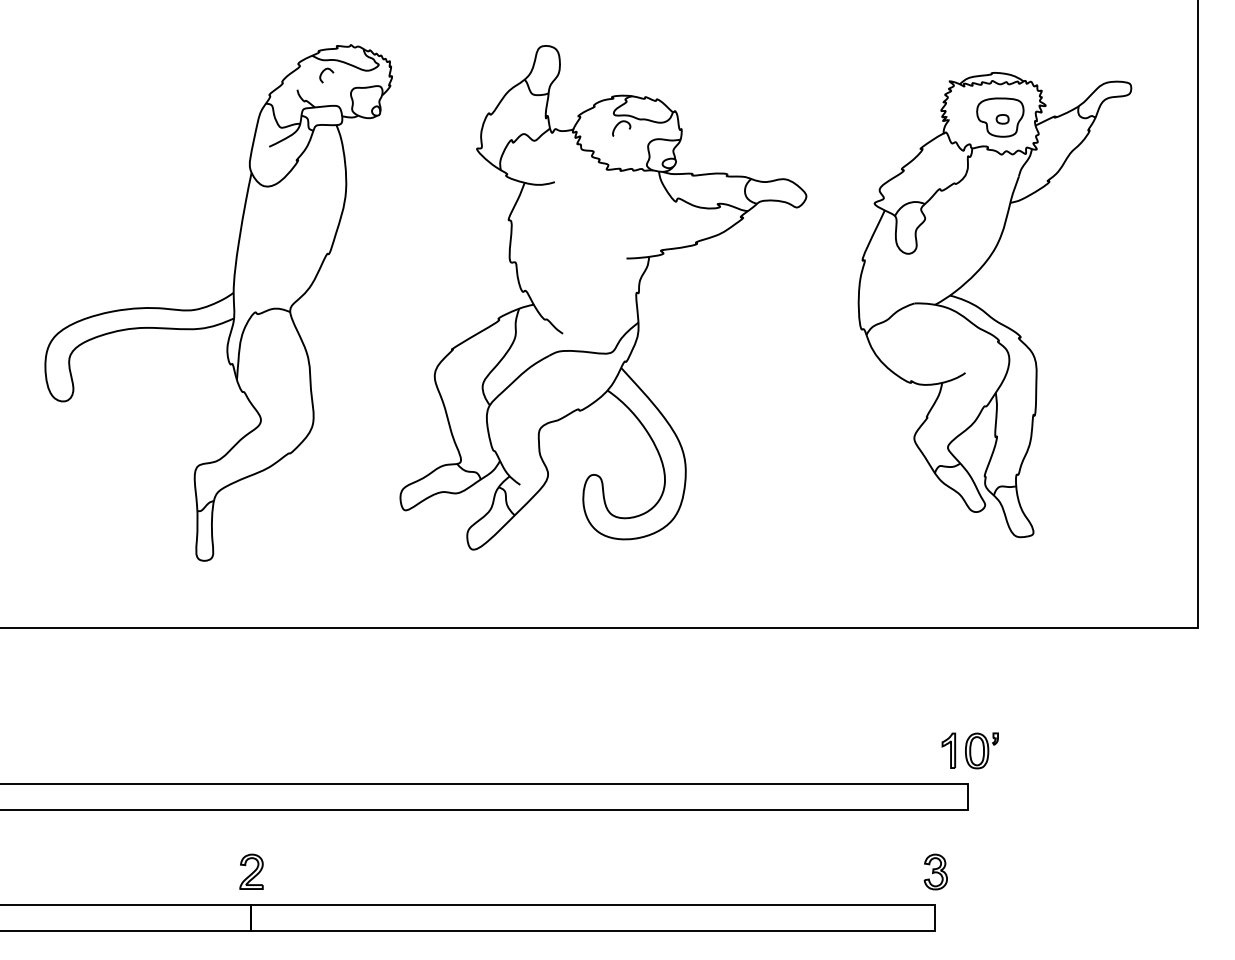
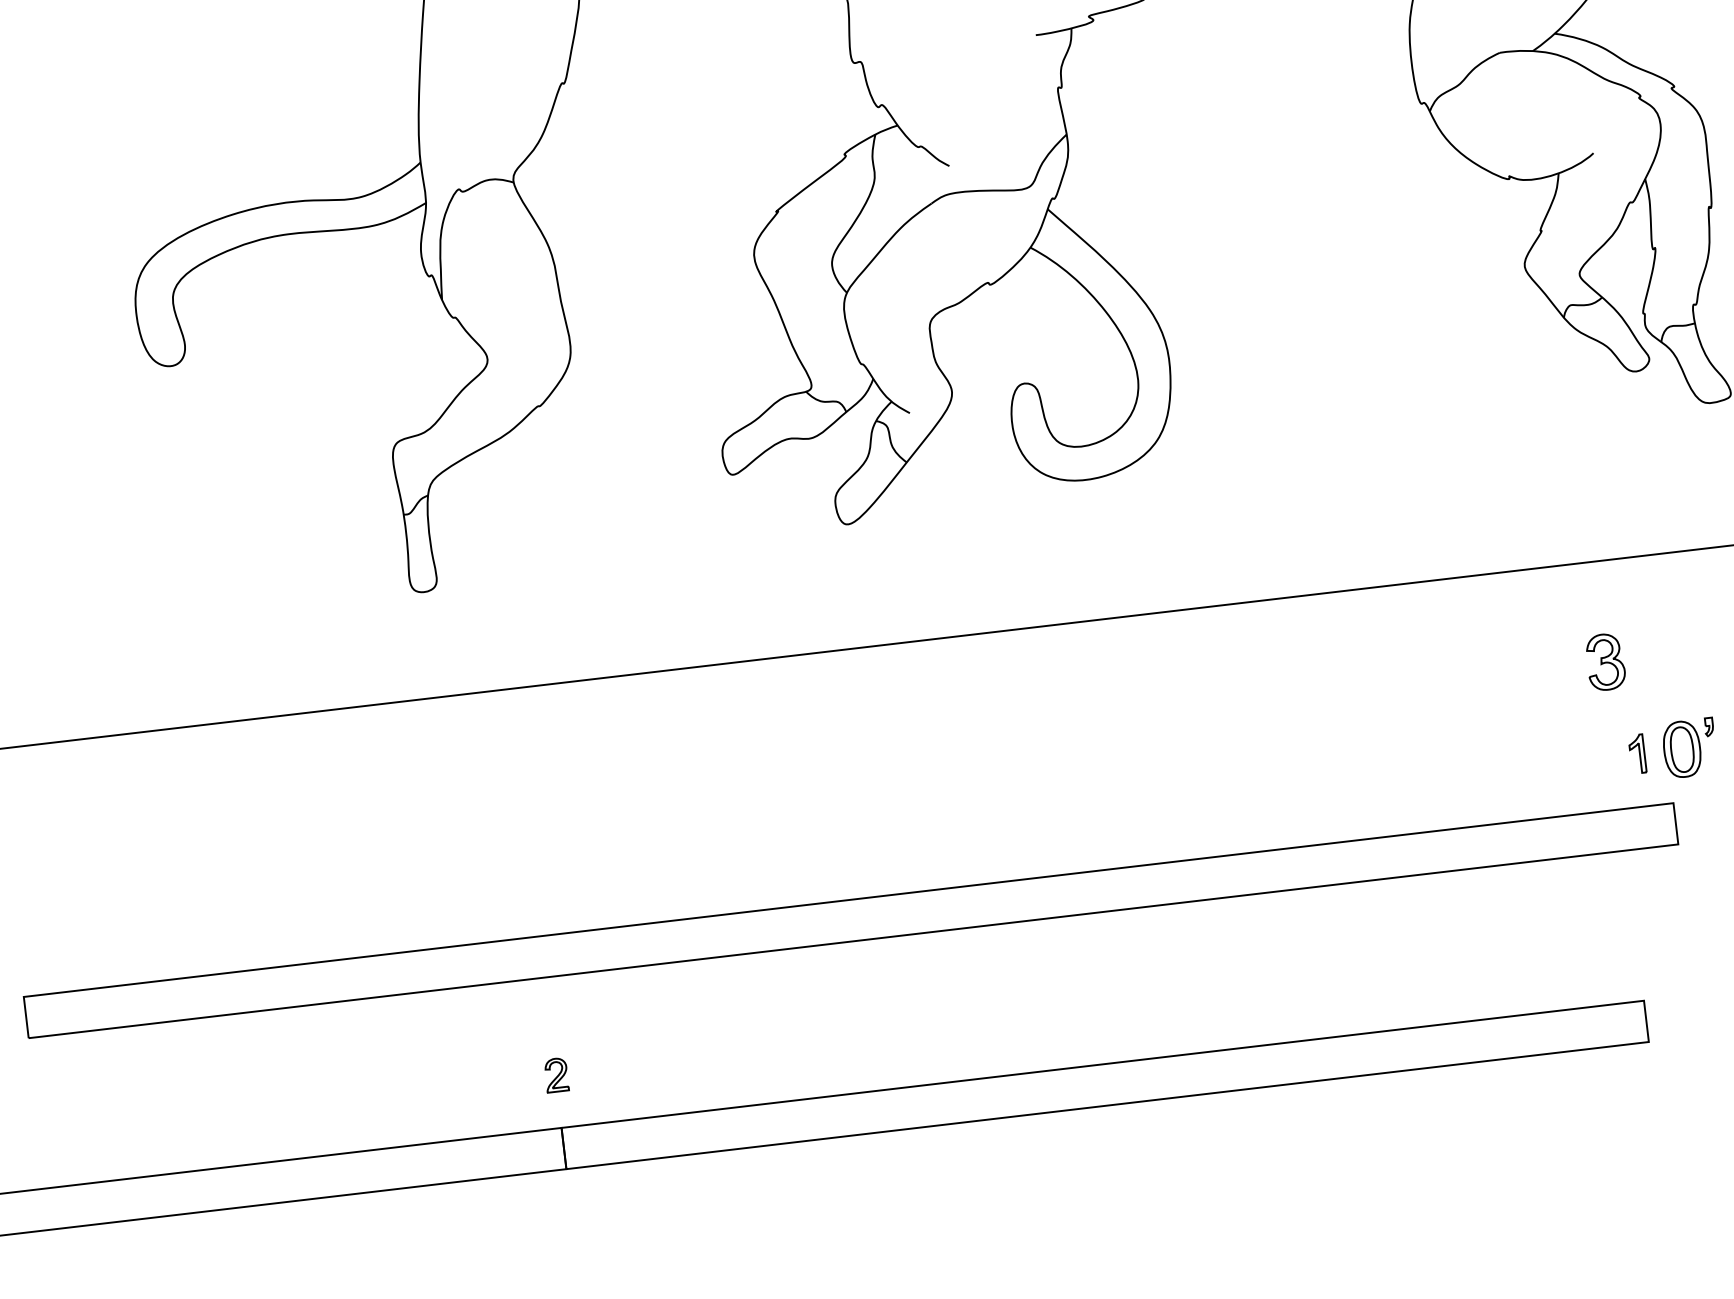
part: (948, 750) -> (1636, 753), size x0.7
part: (251, 871) -> (556, 1074), size x0.6
part: (935, 871) -> (1605, 661), moved

